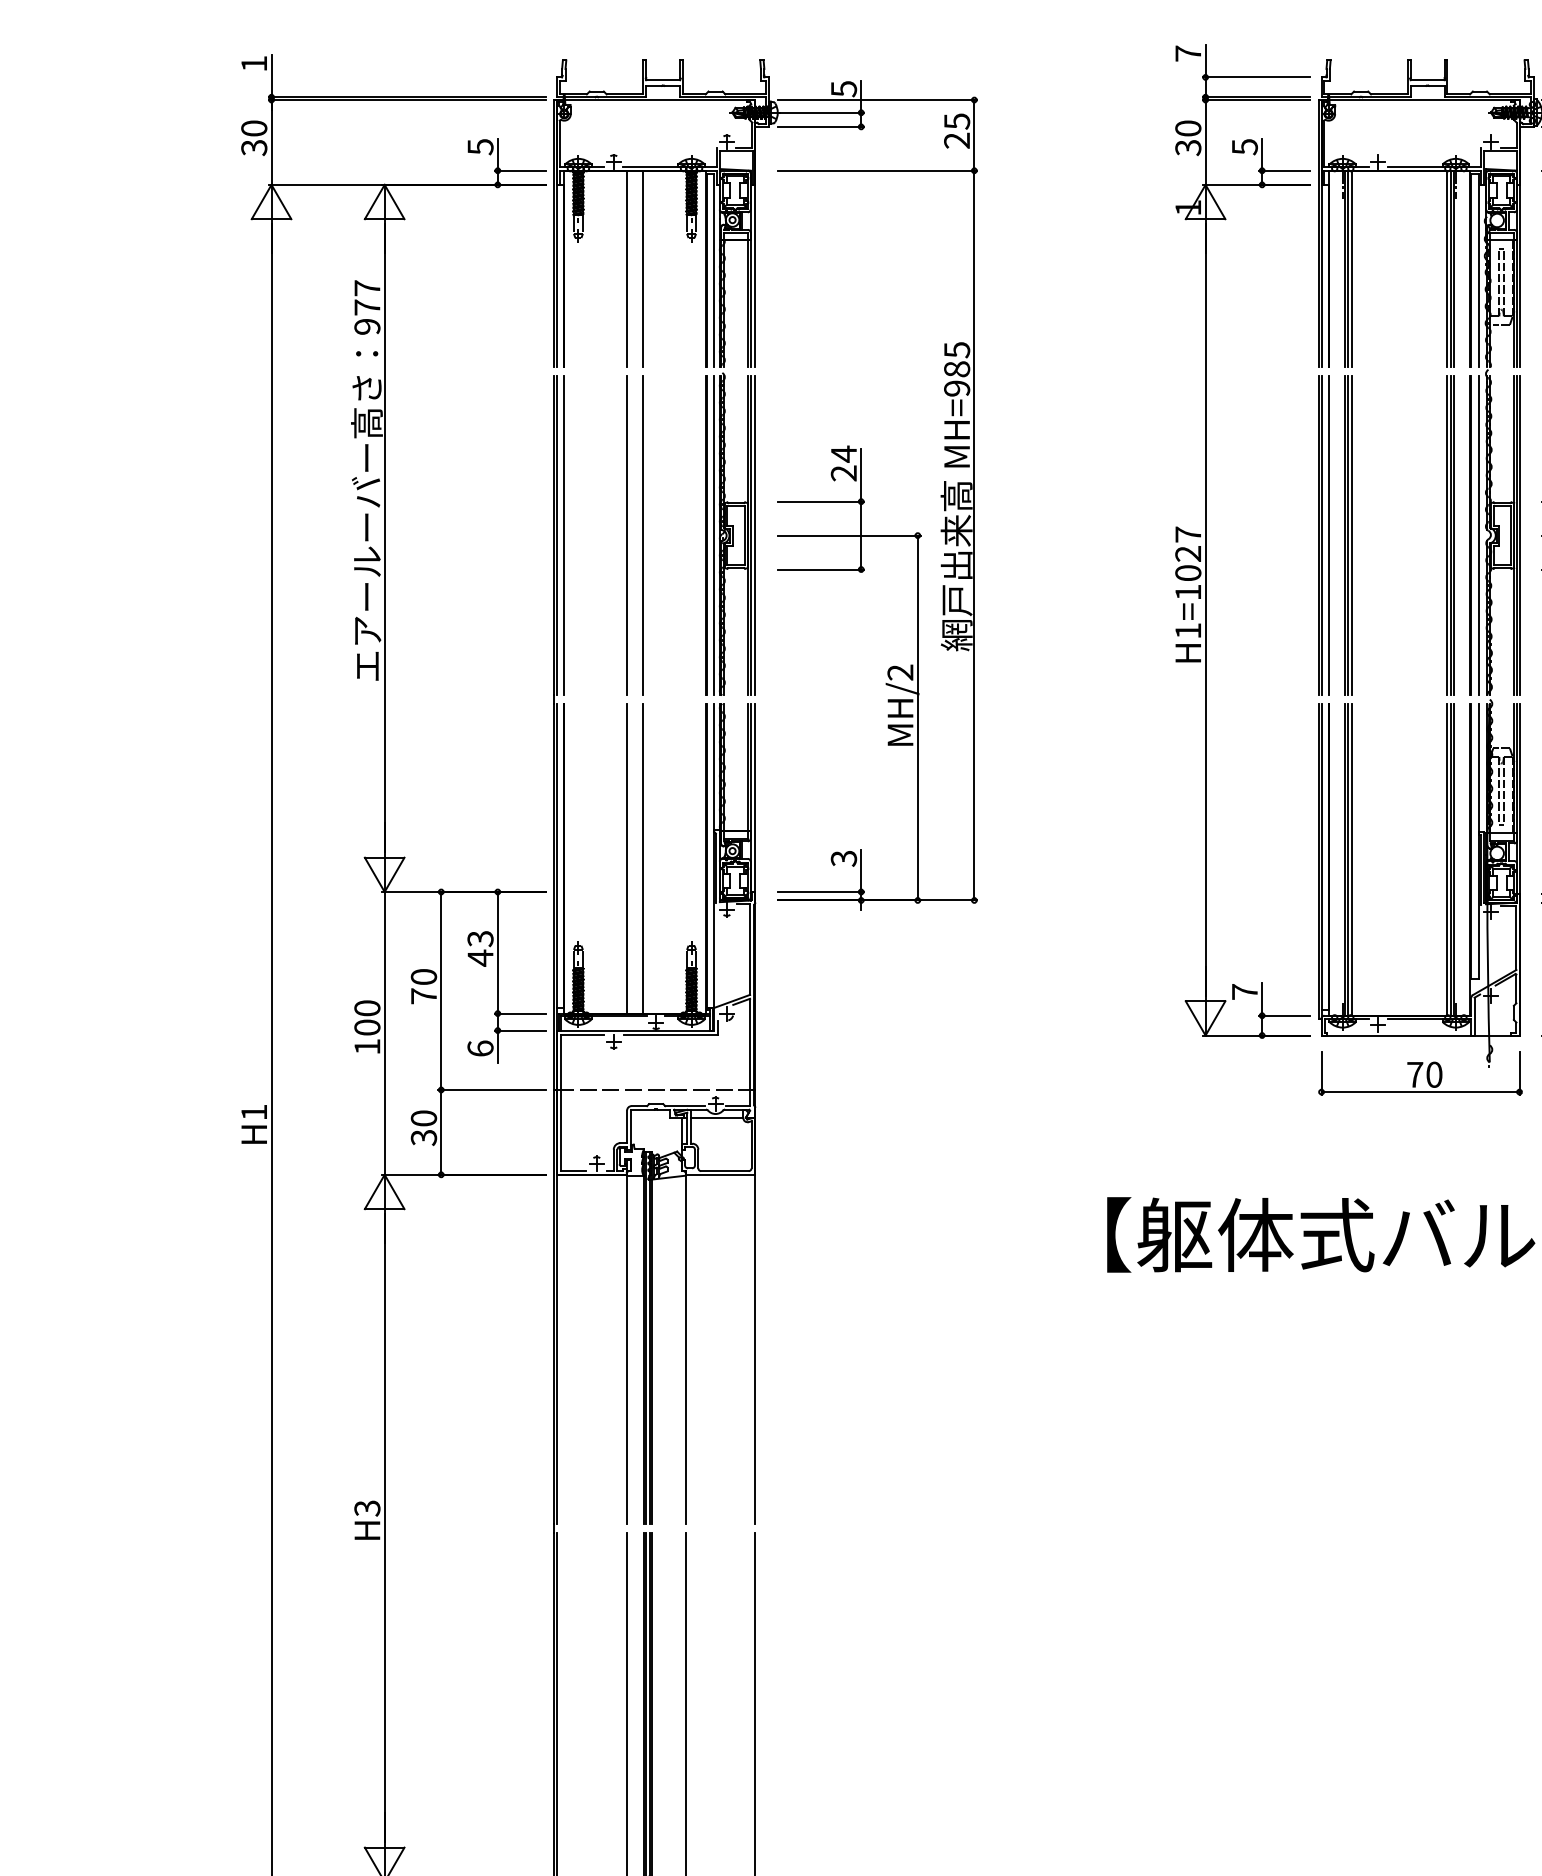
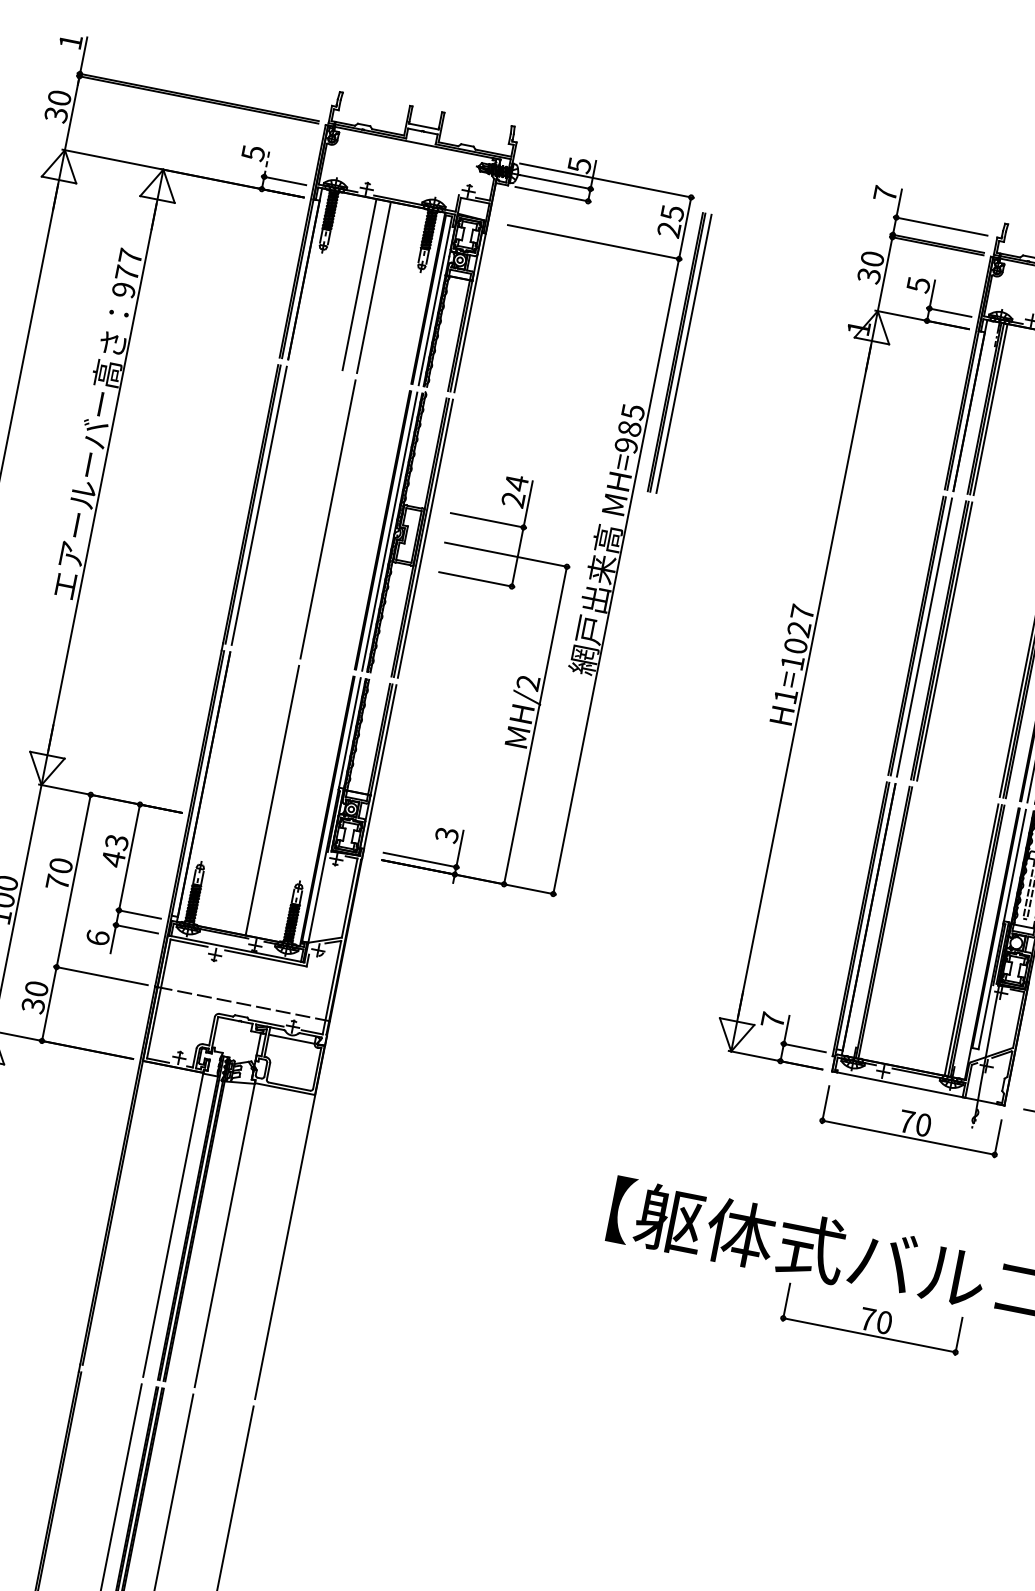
line: (497, 154) -> (266, 162), solid -> dashed
part: (995, 274) -> (679, 352), added
line: (626, 535) -> (313, 516), removed
line: (626, 858) -> (257, 797), removed
line: (1351, 859) -> (888, 923), removed
part: (1420, 1300) -> (872, 1319), added

